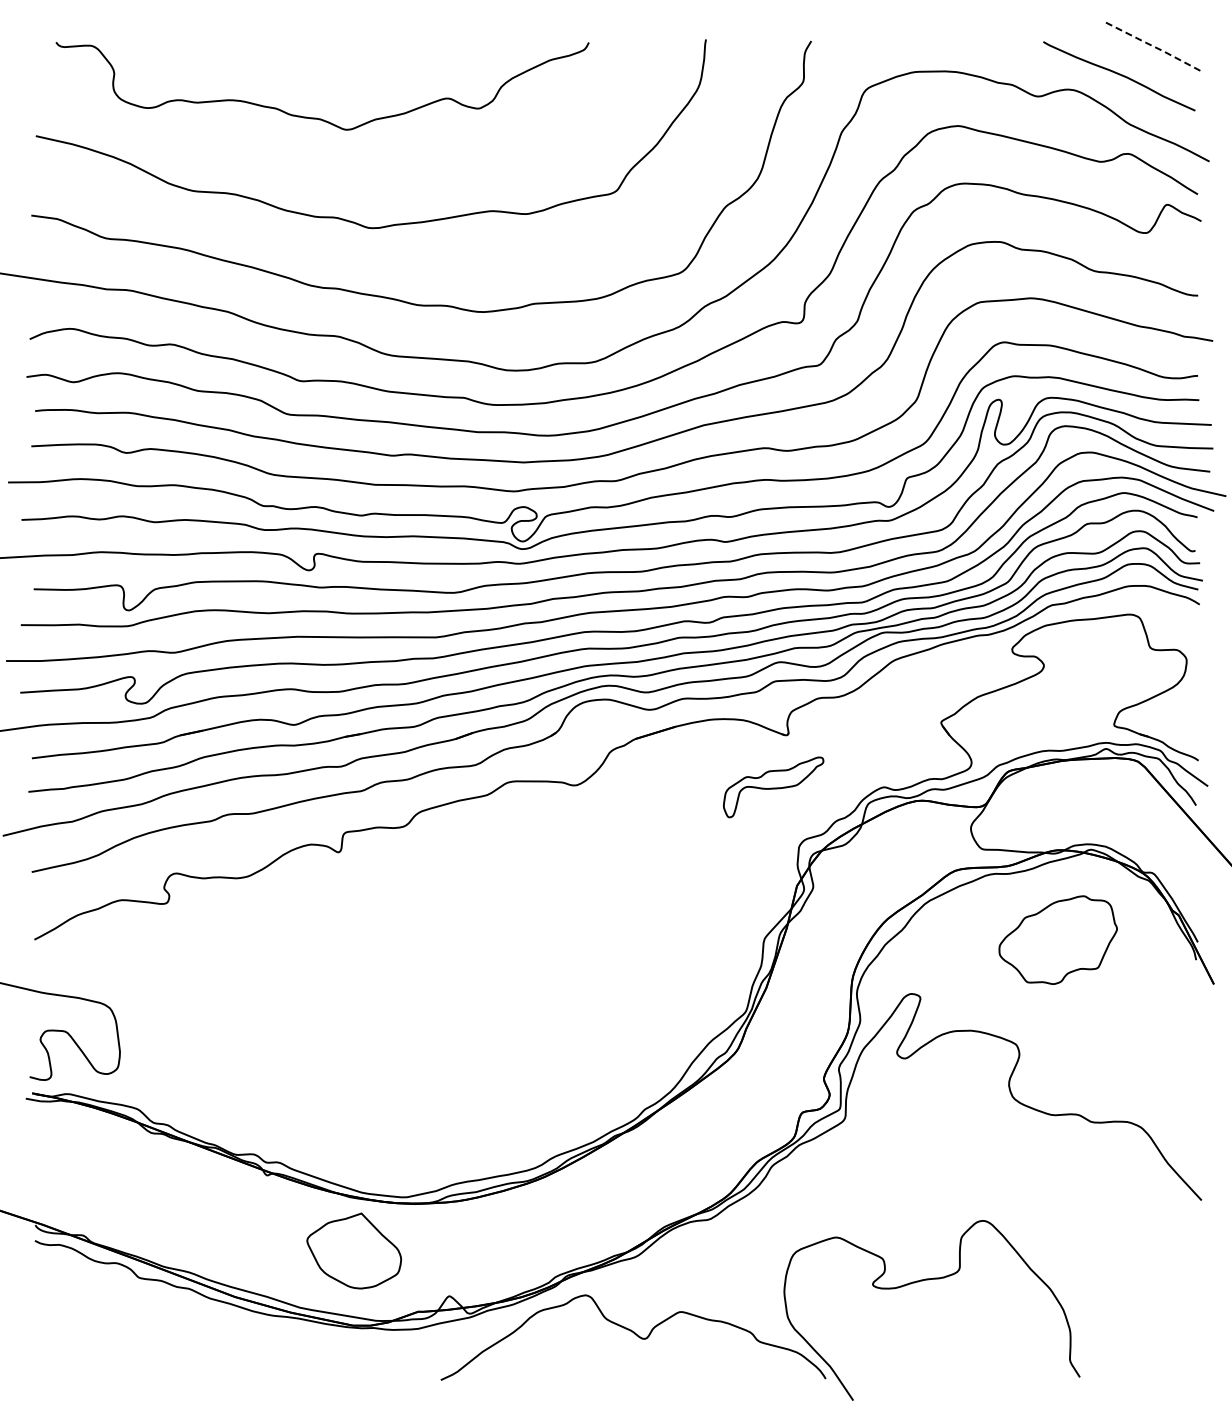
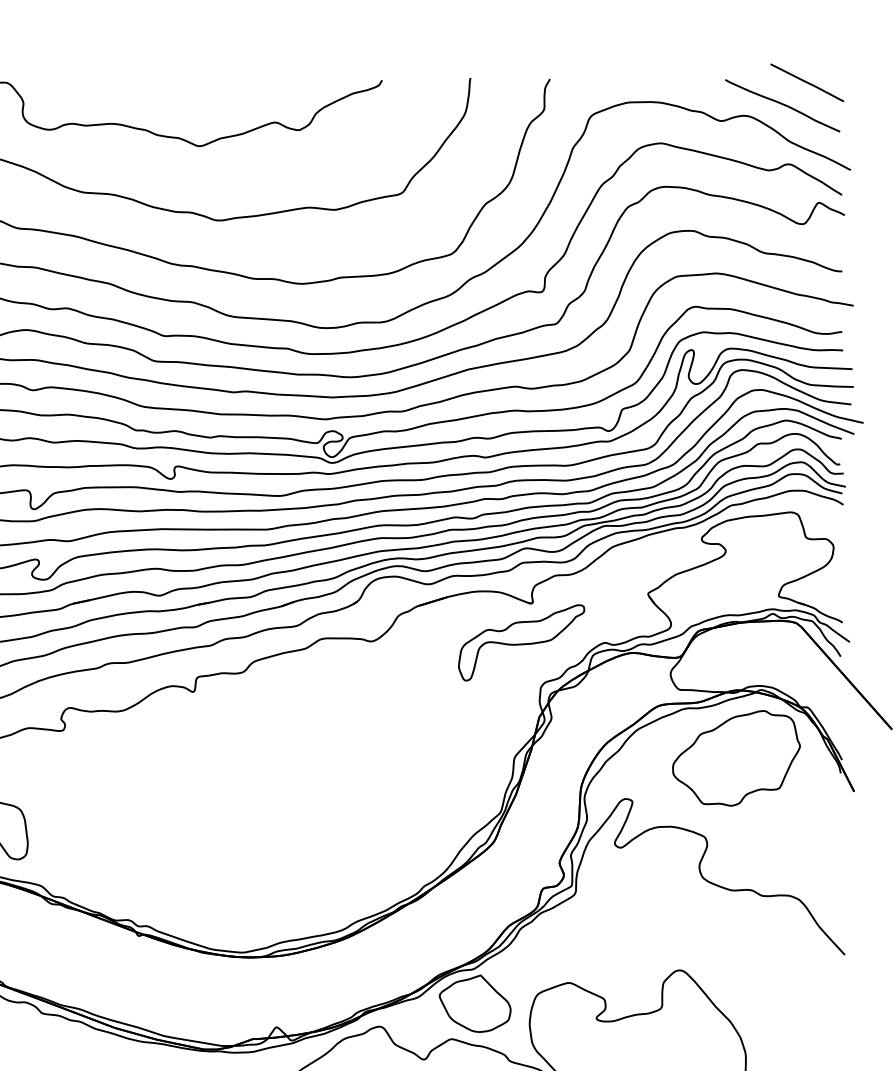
line: (1152, 45) -> (807, 82), dashed -> solid
part: (773, 787) -> (521, 643), size x1.67
part: (1058, 939) -> (736, 757), size x1.43
part: (354, 1250) -> (475, 1003), moved

